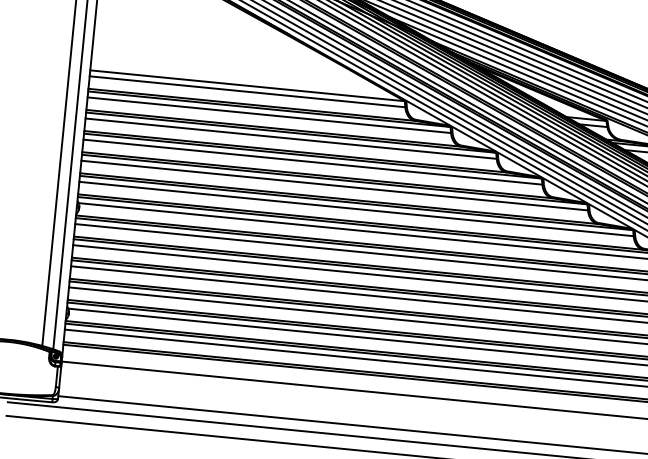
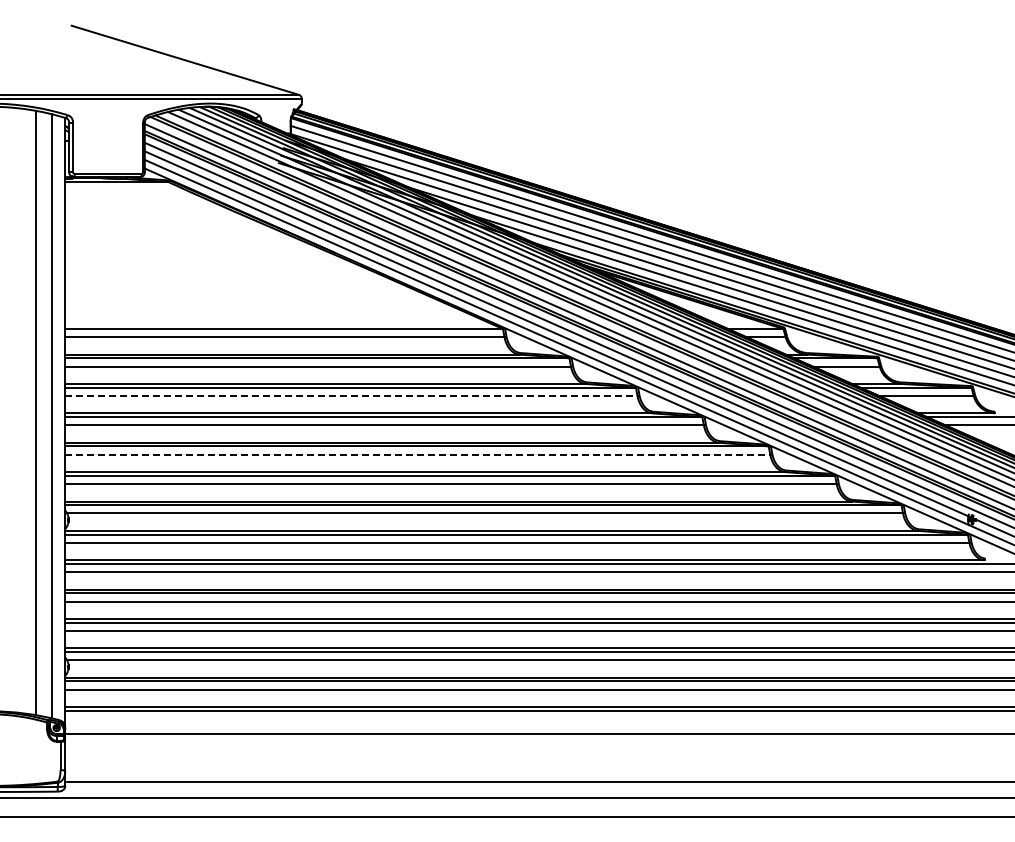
line: (291, 138) -> (351, 395), solid -> dashed
line: (334, 185) -> (417, 454), solid -> dashed

